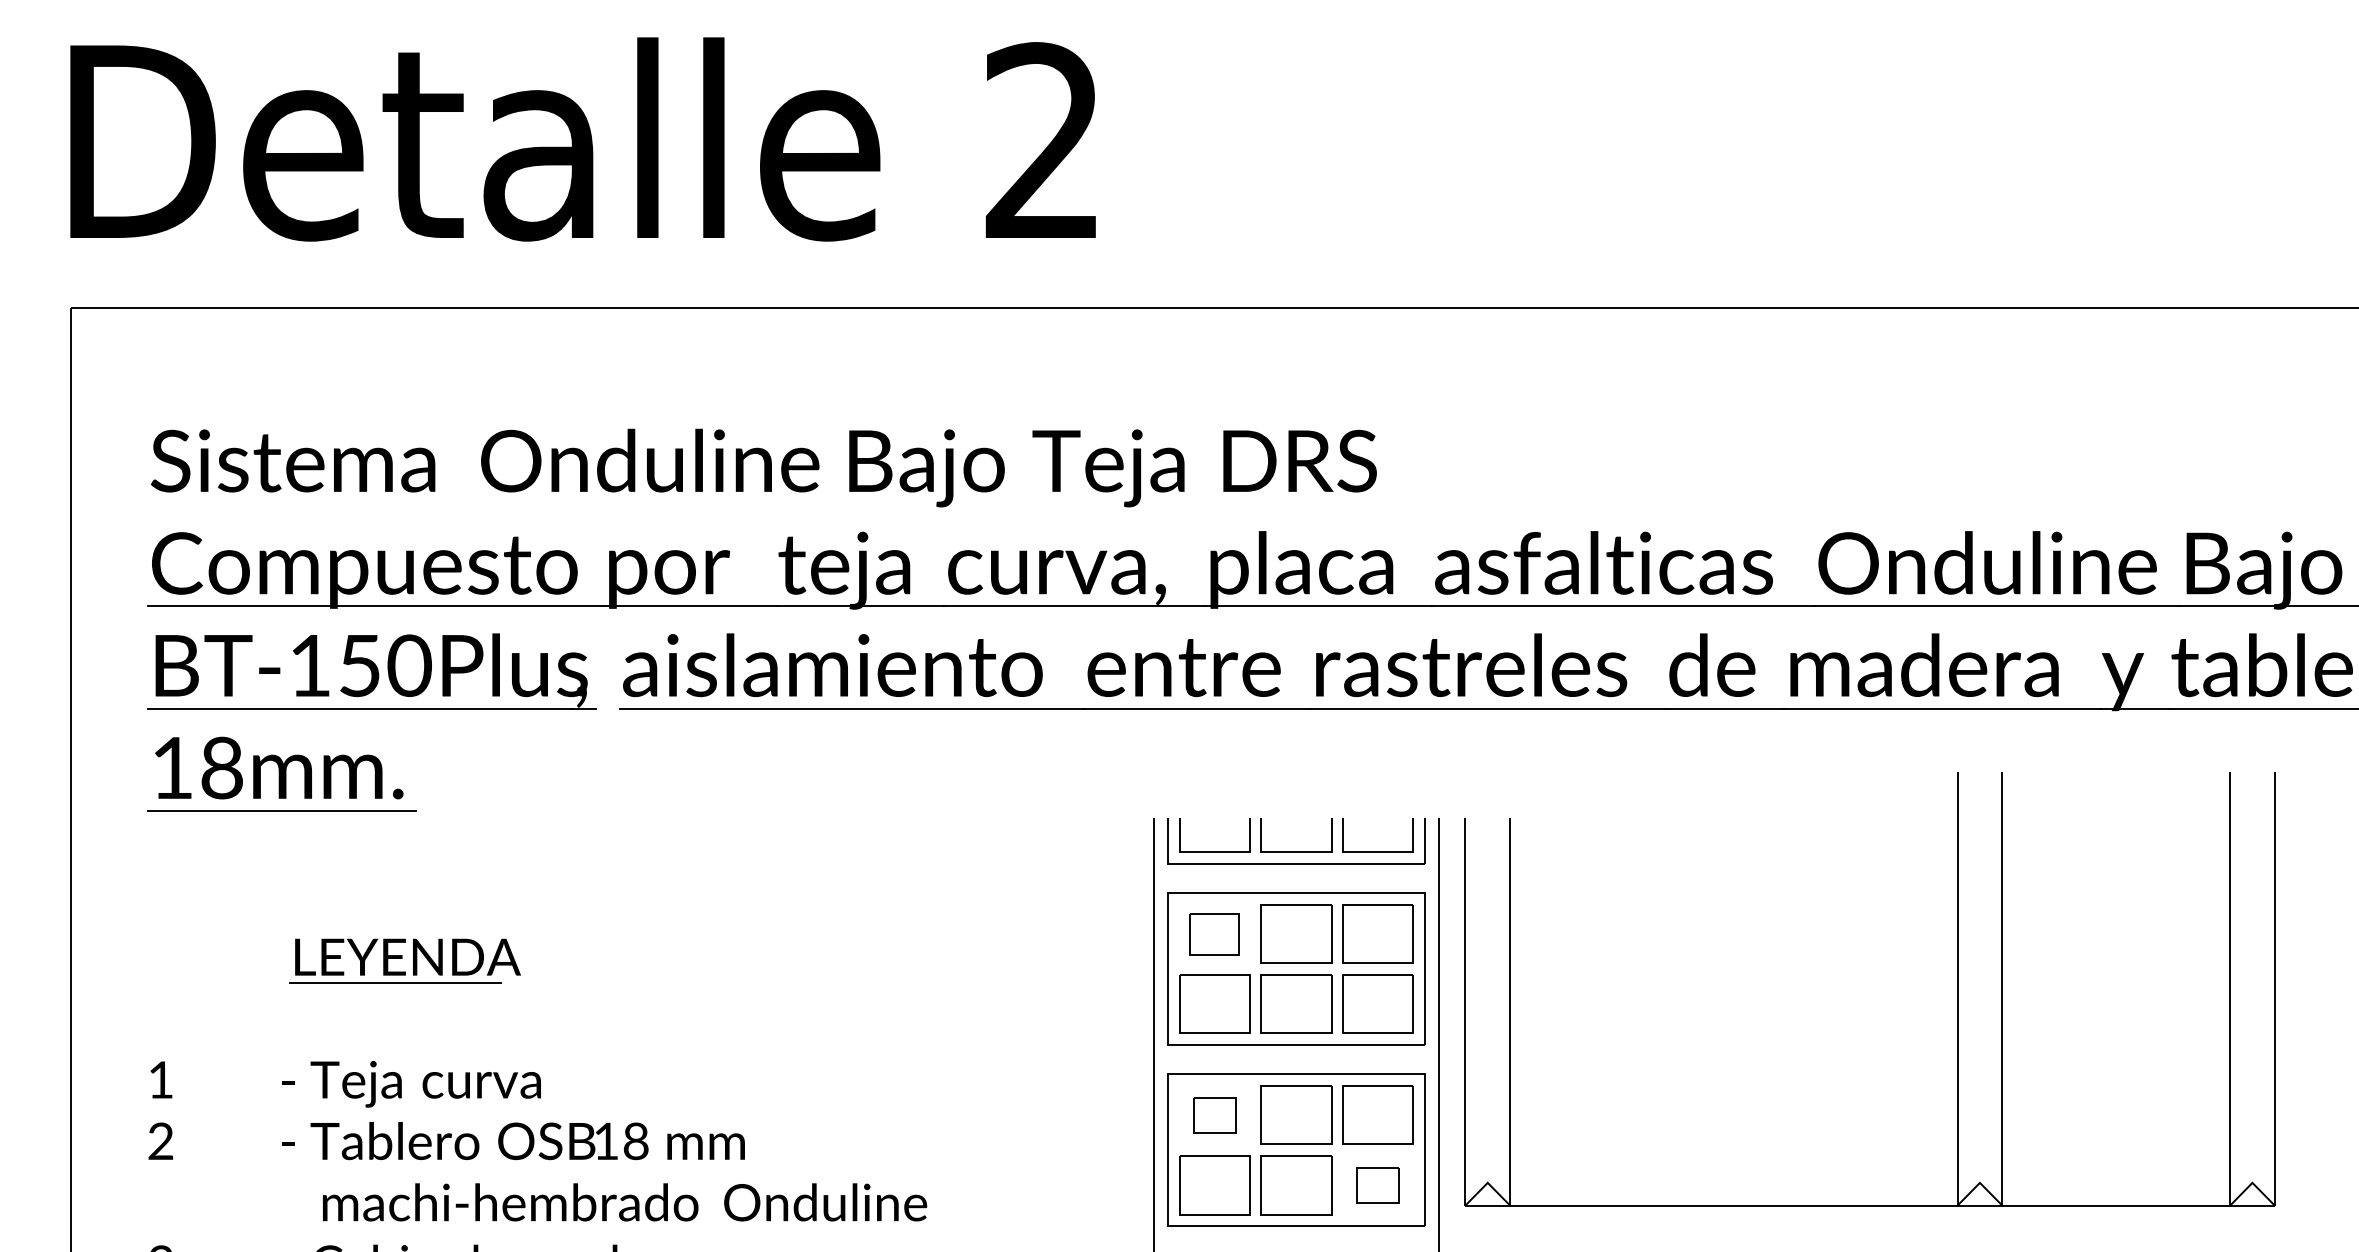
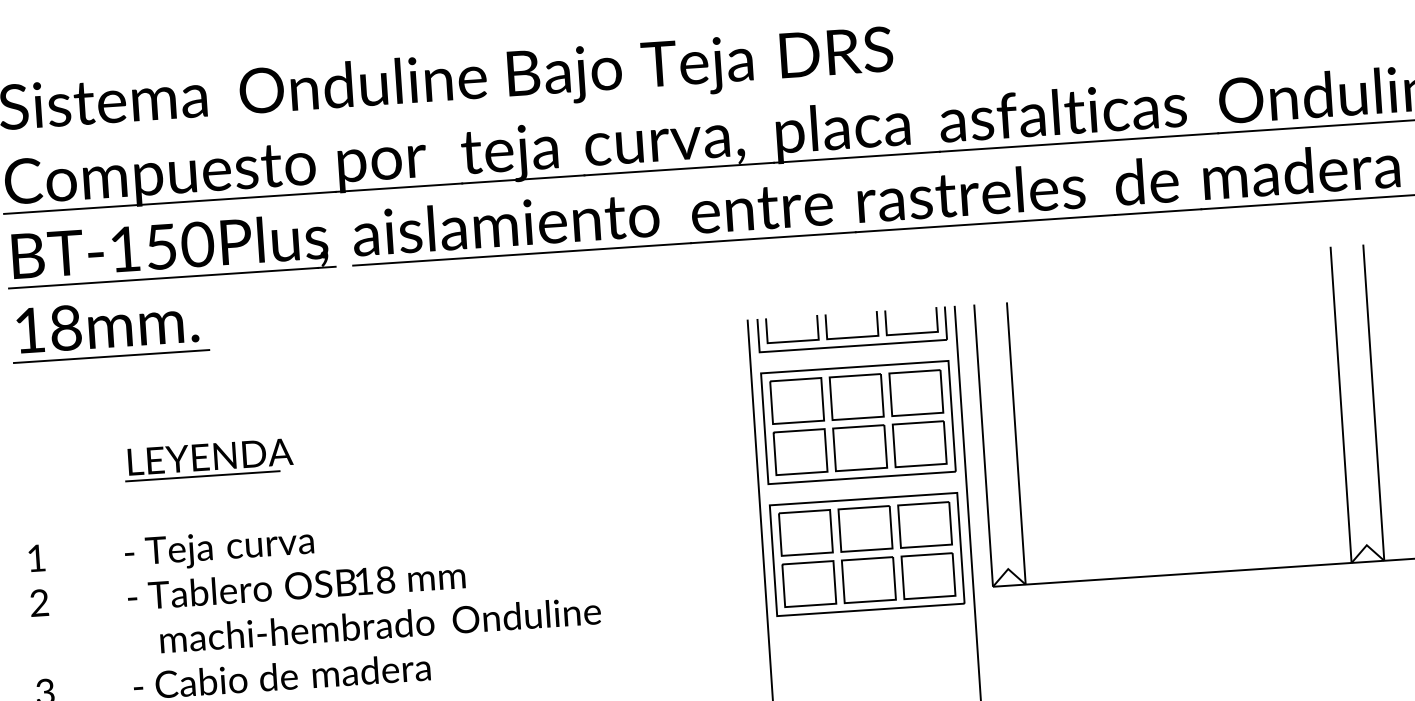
part: (1214, 933) -> (797, 400), size x1.43
part: (1214, 1114) -> (805, 532), size x1.67
part: (1377, 1185) -> (928, 576), size x1.67

